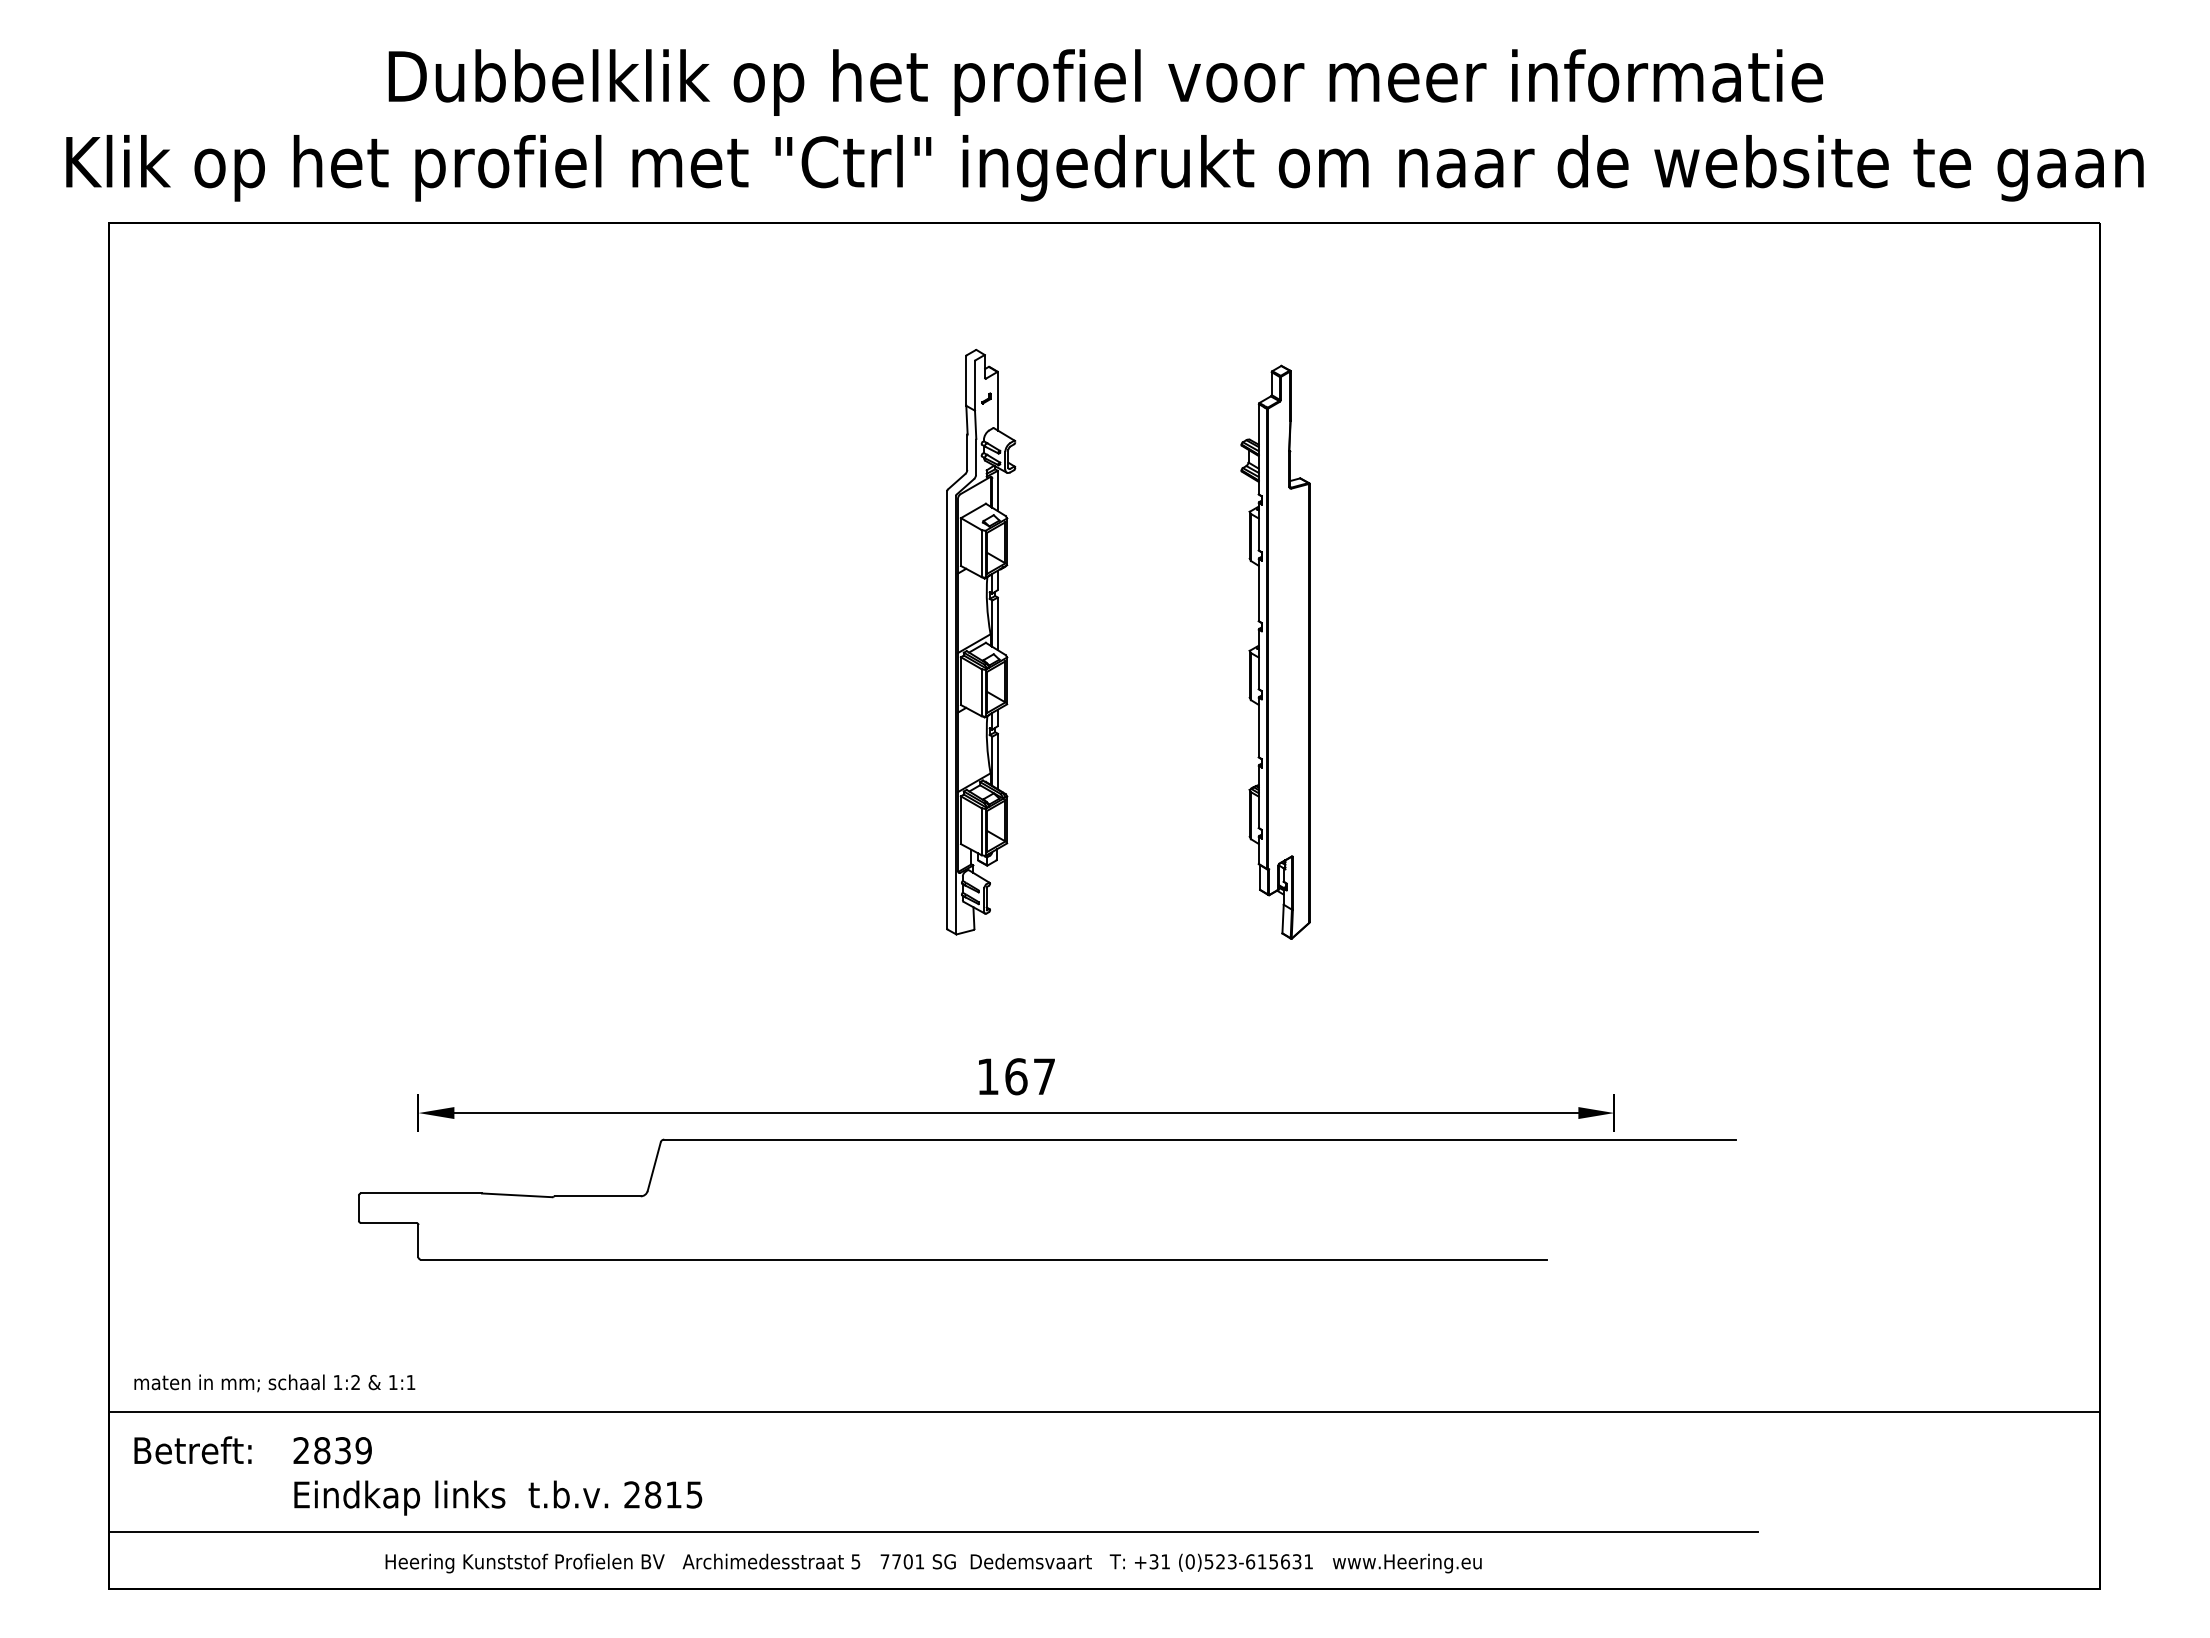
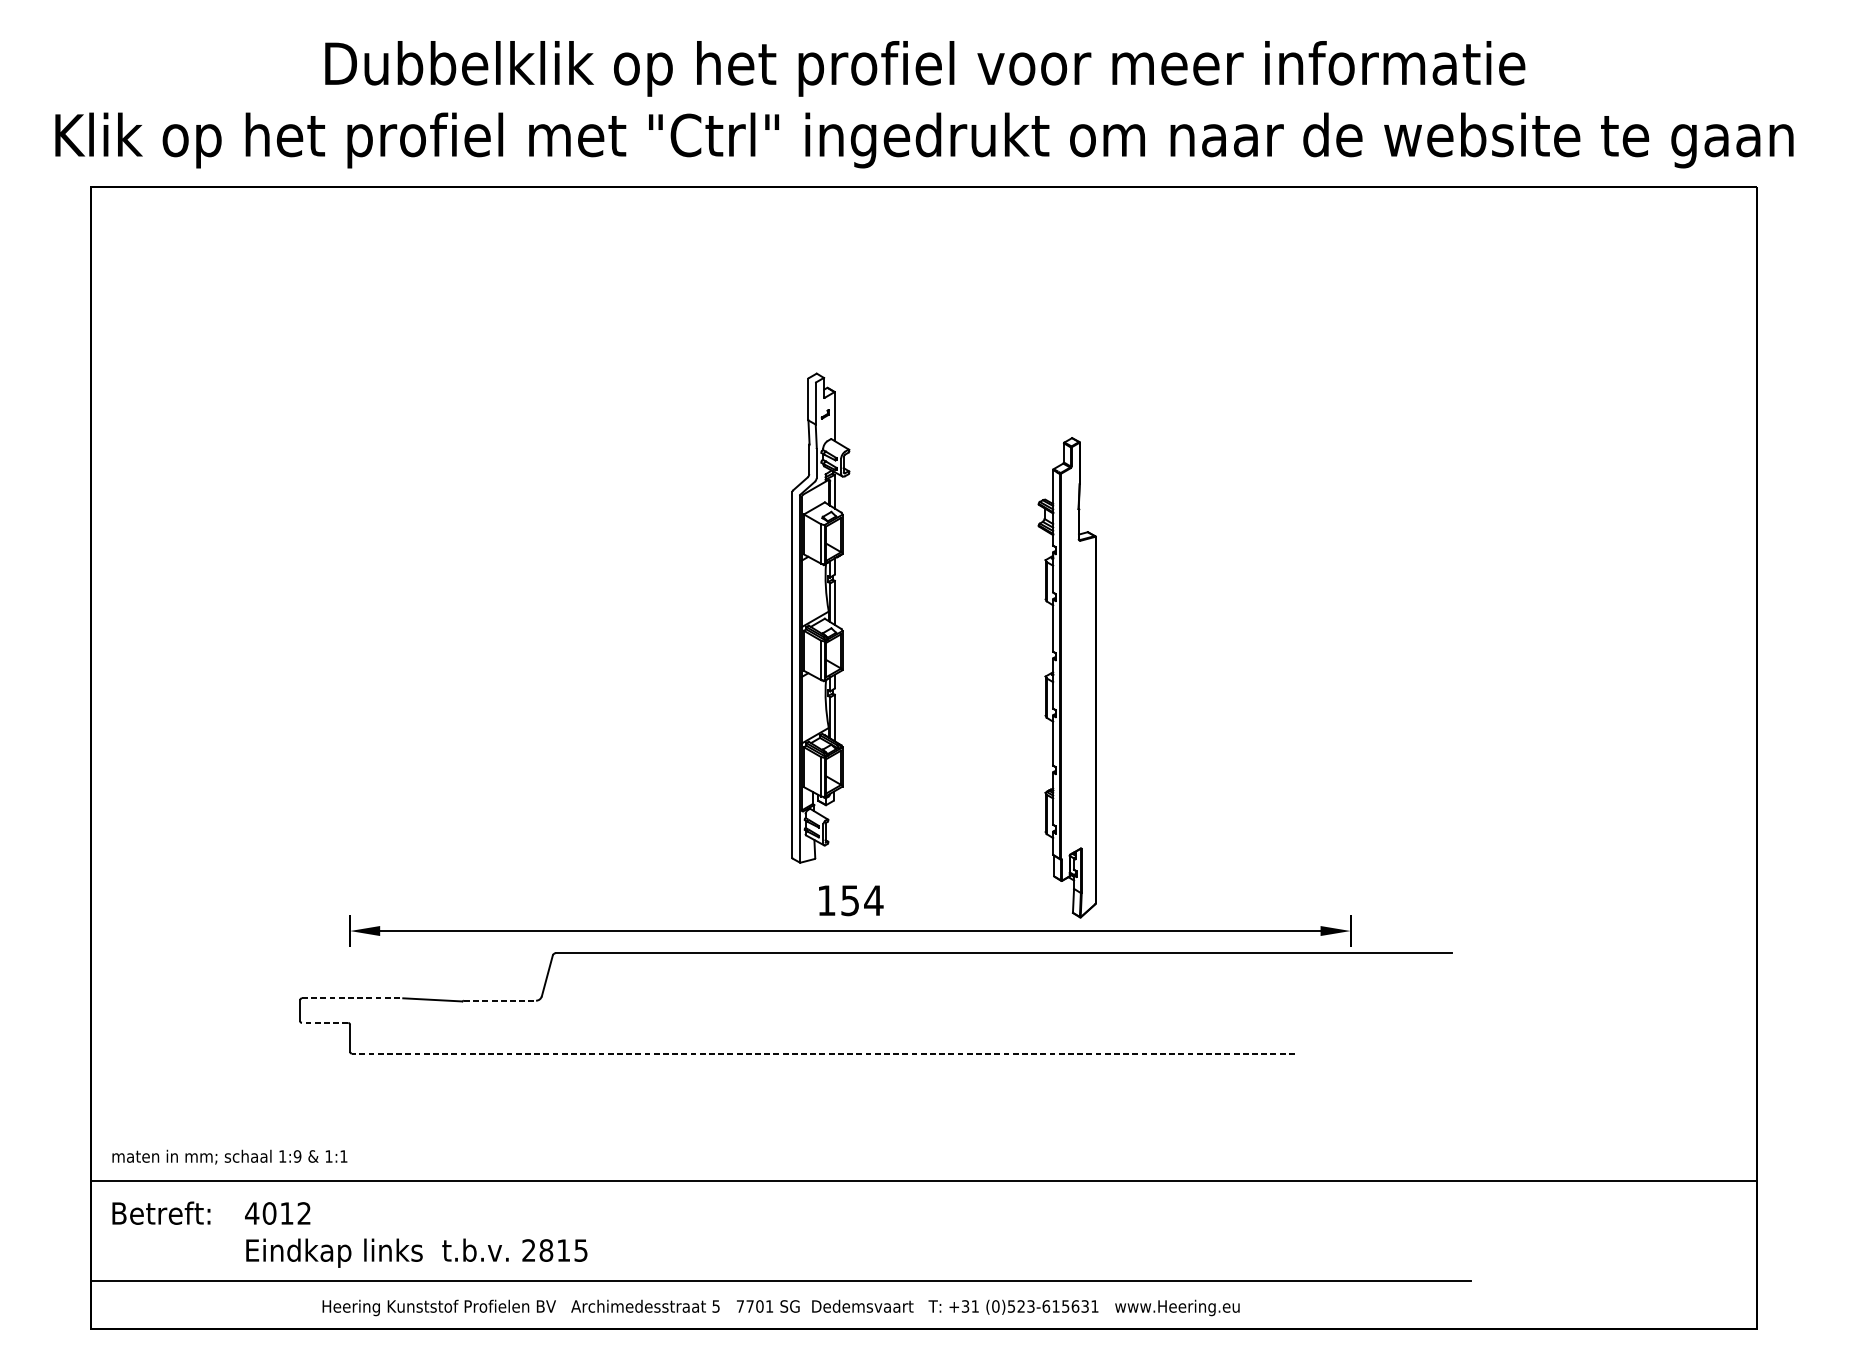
part: (981, 642) -> (821, 618), moved
part: (1275, 651) -> (1067, 677), moved
text: (1030, 1076) -> (862, 900), 167 -> 154
line: (421, 1193) -> (352, 998), solid -> dashed
line: (598, 1196) -> (500, 1000), solid -> dashed
line: (388, 1222) -> (325, 1022), solid -> dashed
line: (983, 1259) -> (822, 1053), solid -> dashed
text: (355, 1382) -> (297, 1156), 1:2 -> 1:9
text: (331, 1450) -> (277, 1213), 2839 -> 4012

